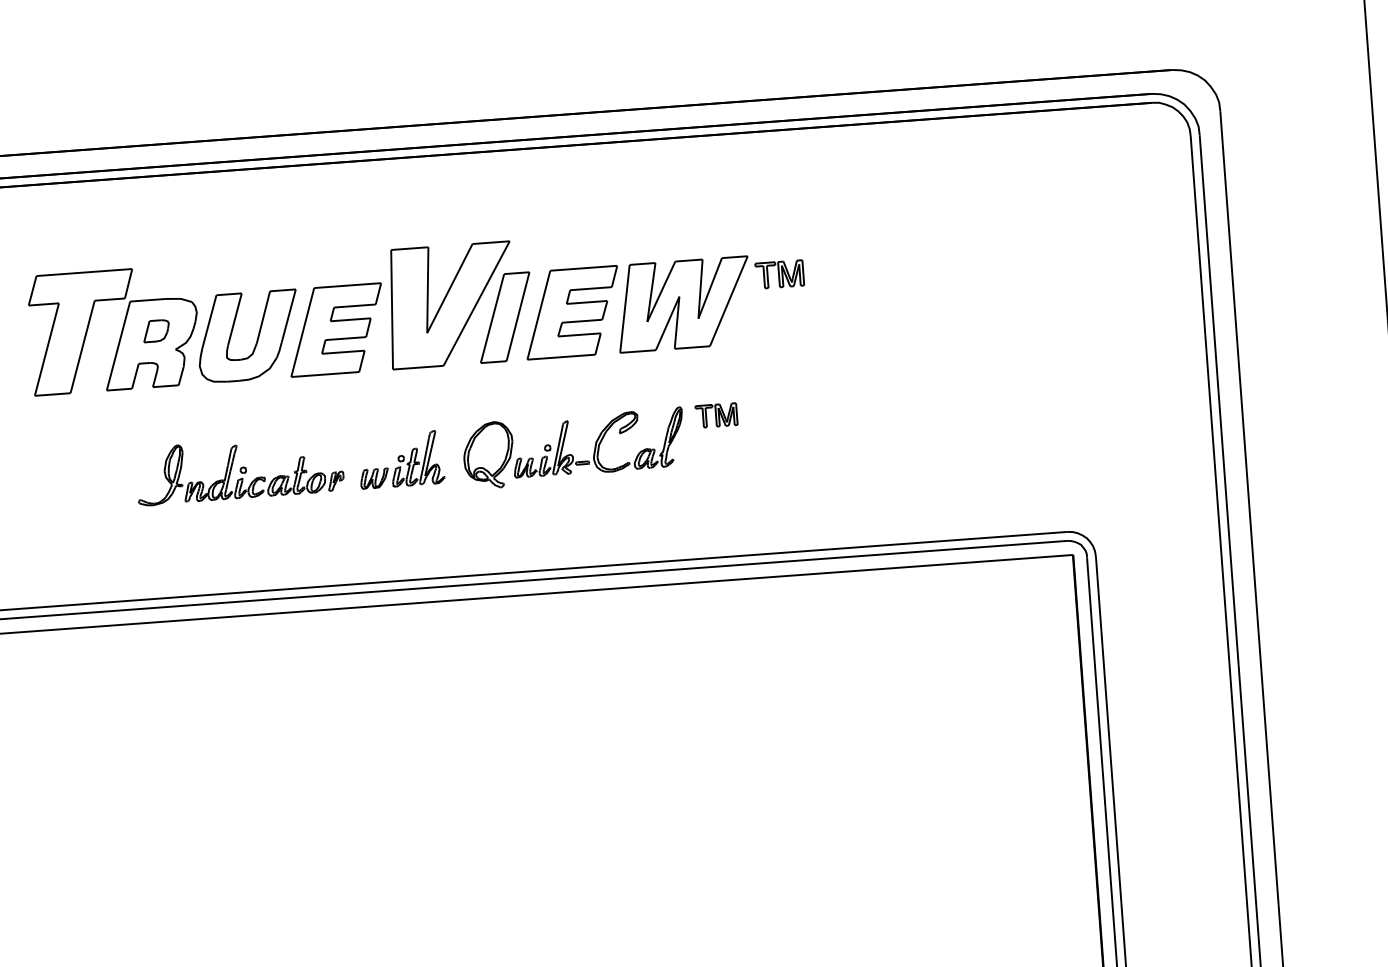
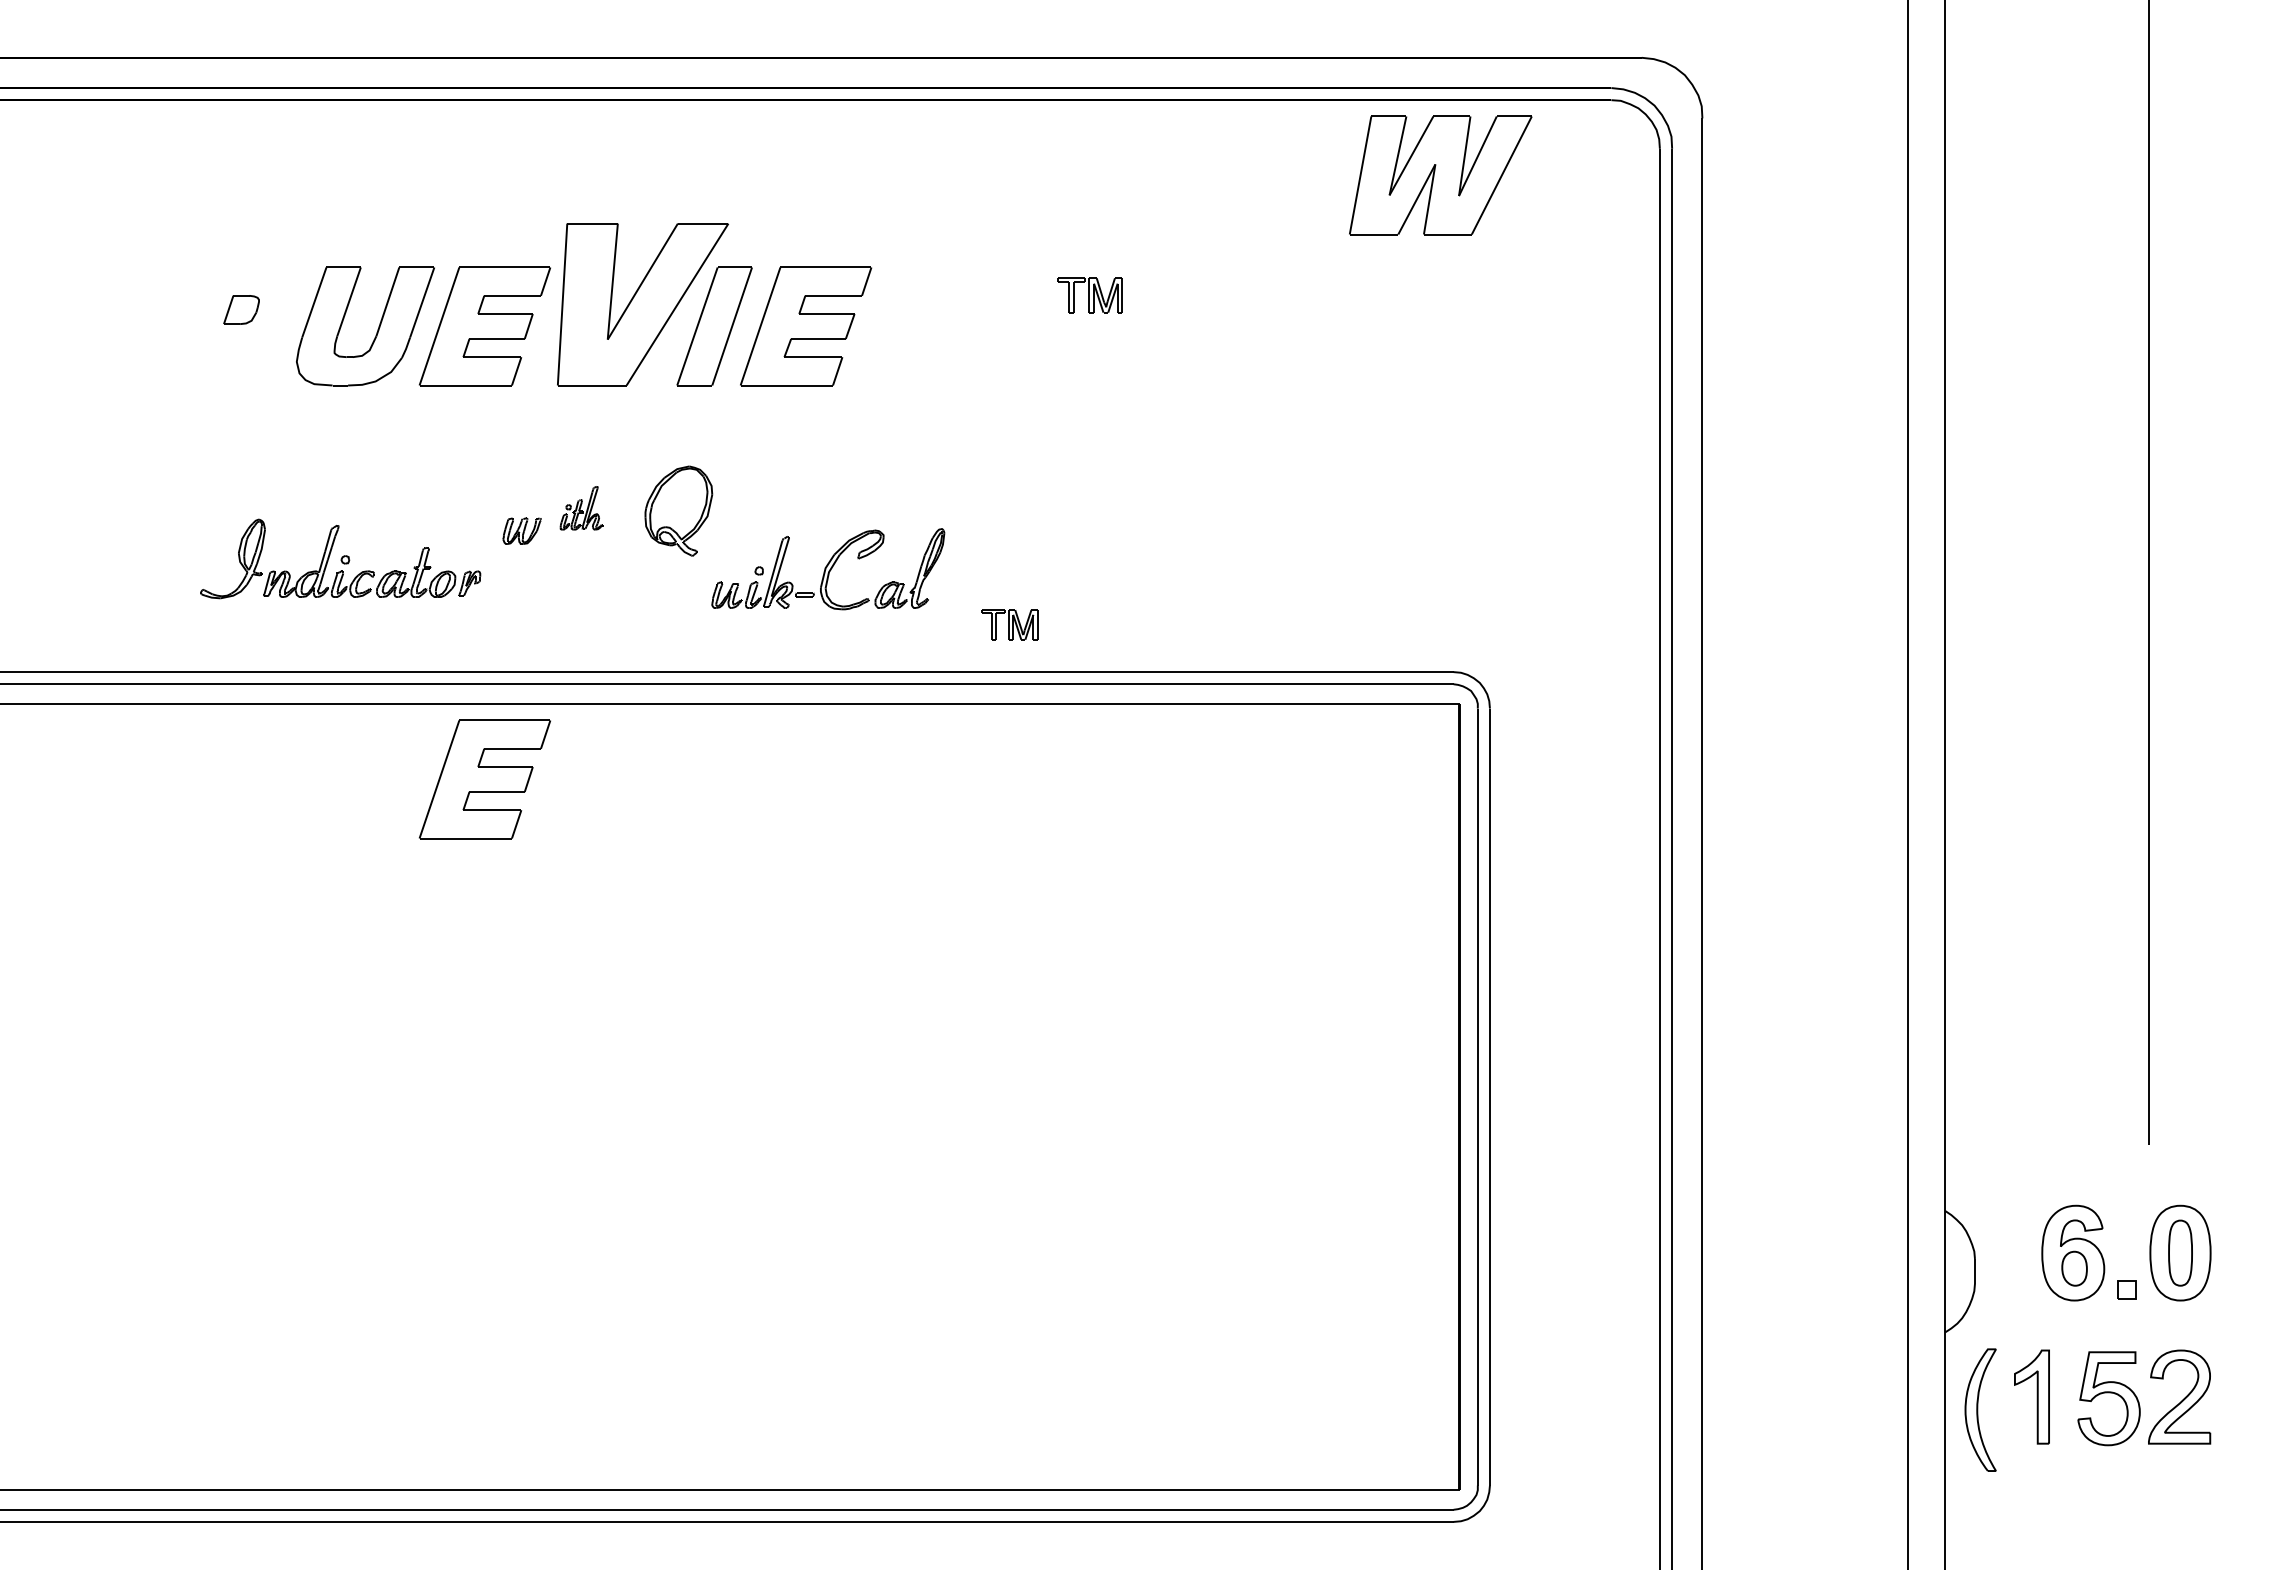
part: (683, 304) -> (1440, 175), moved
part: (121, 331) -> (194, 306), removed
part: (716, 415) -> (1009, 624), moved
part: (598, 443) -> (828, 569), moved
part: (417, 457) -> (581, 507), size x0.6
part: (239, 469) -> (340, 558), moved
part: (360, 663) -> (484, 779), added

